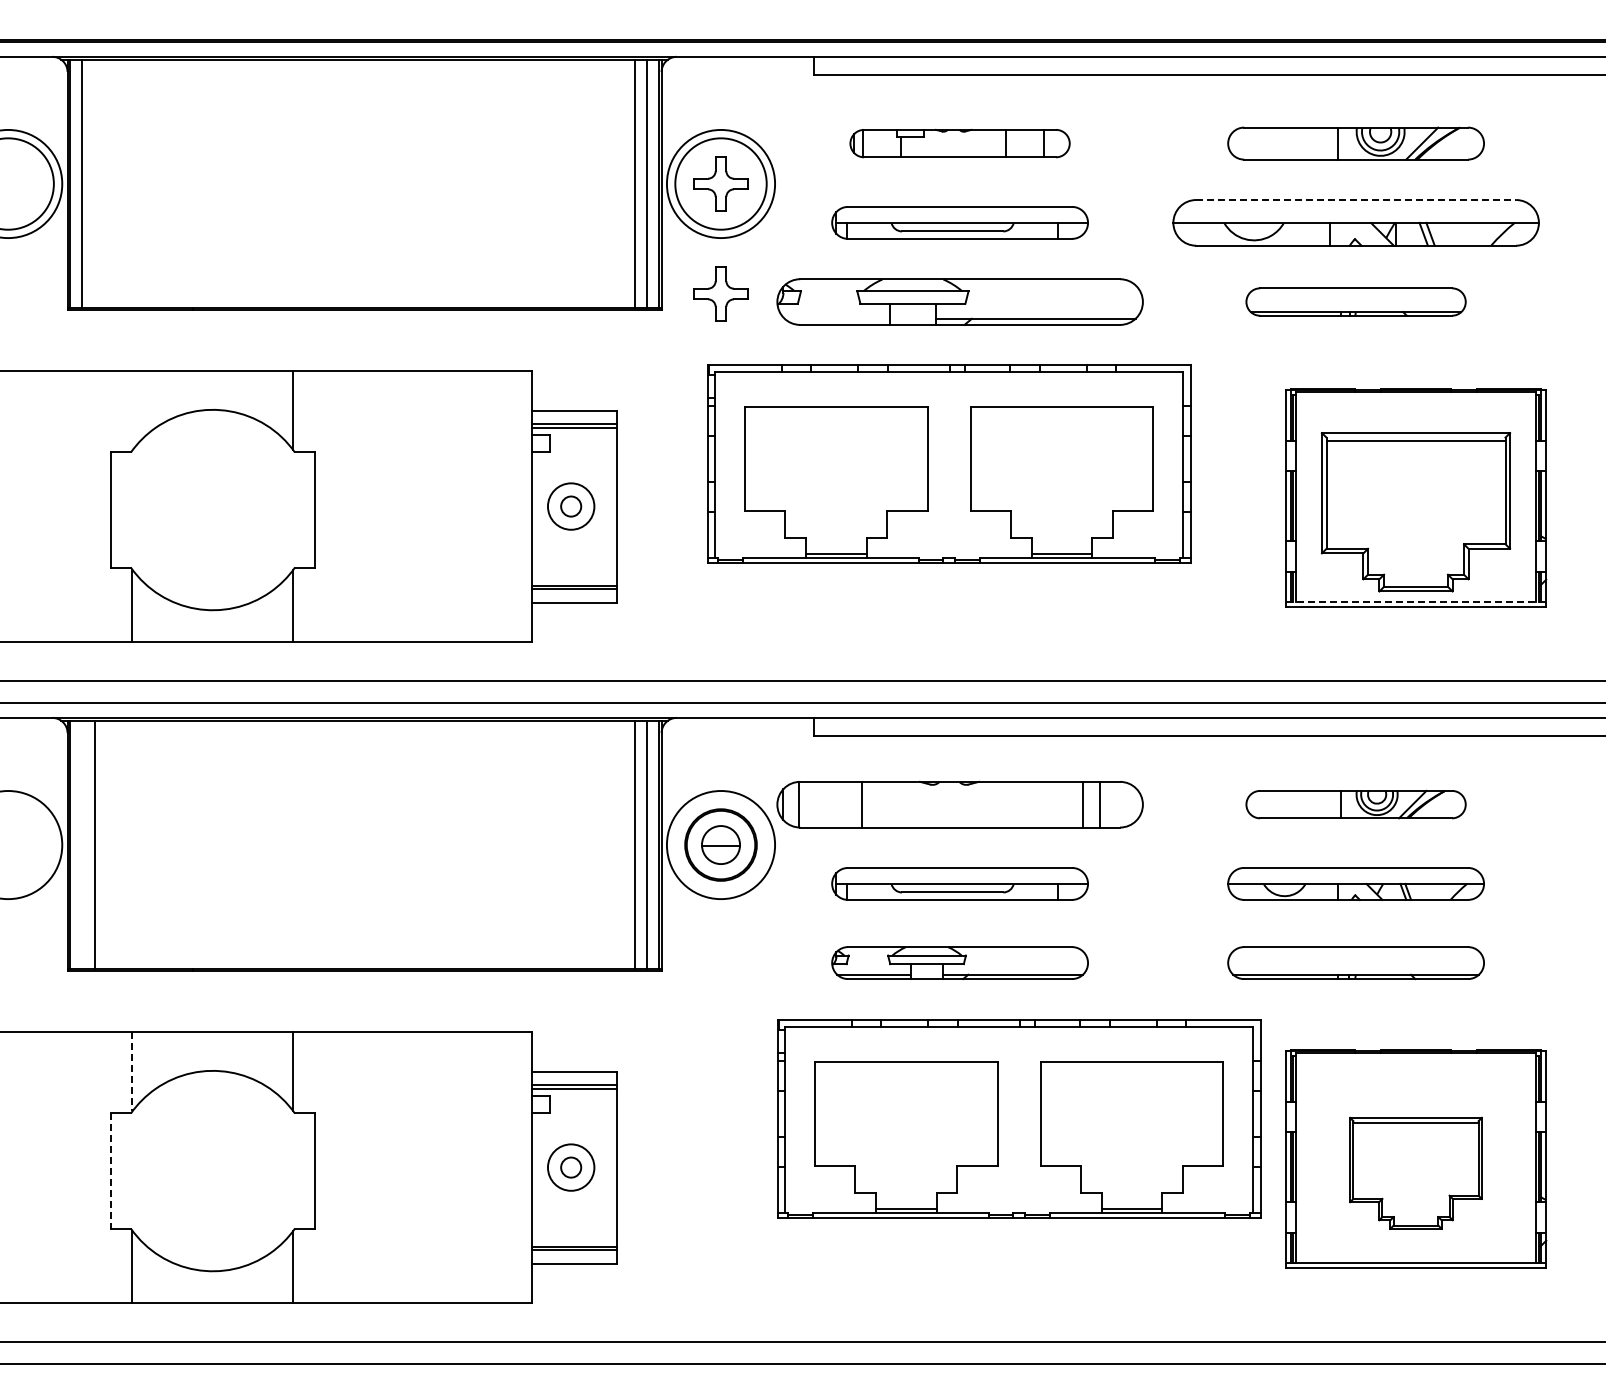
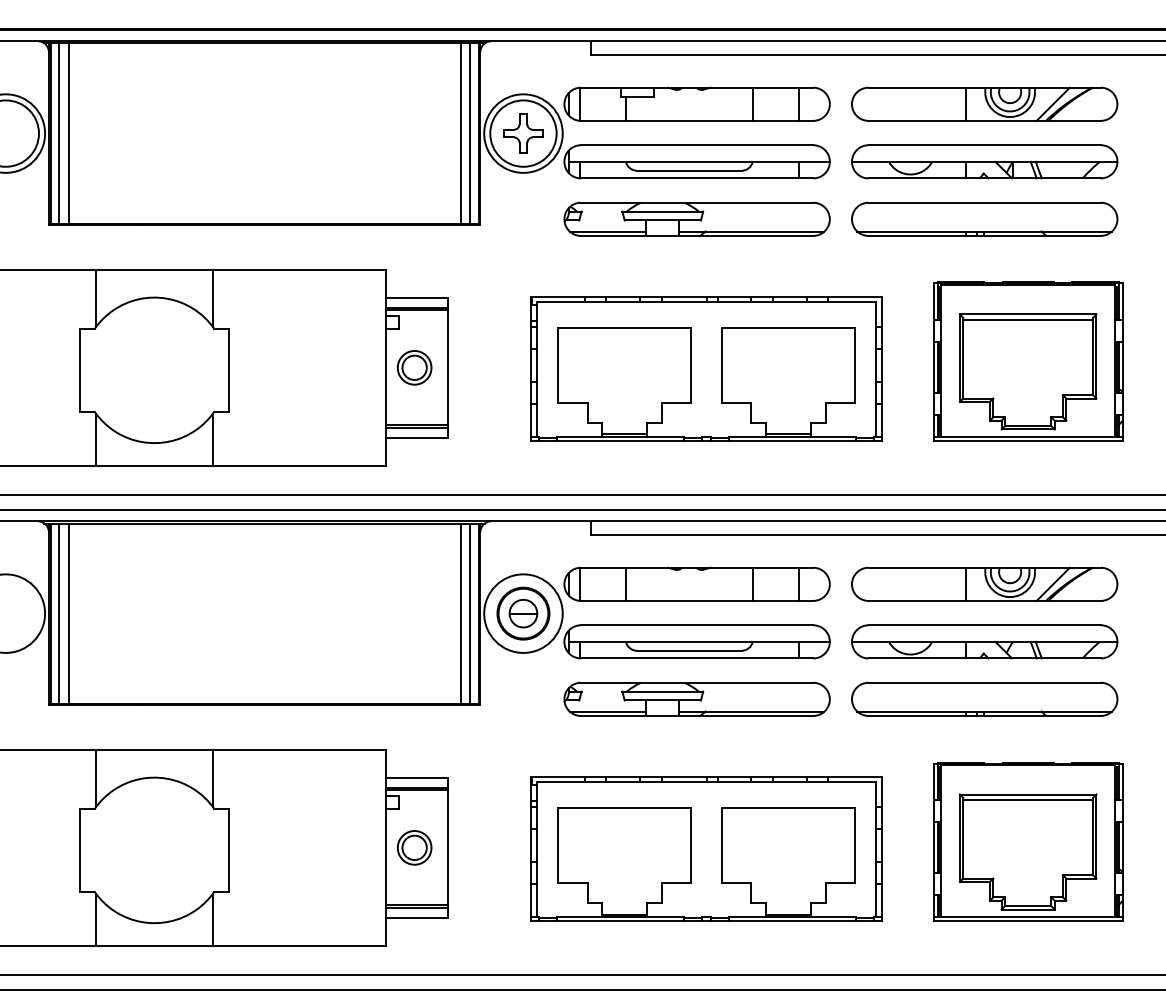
part: (959, 143) -> (696, 104), size x1.67
part: (1355, 143) -> (984, 104), size x1.43
line: (94, 183) -> (68, 133), added
line: (1356, 200) -> (984, 145), dashed -> solid
part: (959, 222) -> (696, 161), size x1.43
part: (720, 293) -> (523, 213), removed
part: (1355, 301) -> (984, 218), size x1.67
line: (837, 318) -> (608, 231), added
line: (132, 410) -> (96, 298), added
part: (949, 463) -> (706, 368), moved
circle: (570, 506) -> (414, 367), size x1.67
line: (1416, 602) -> (1028, 437), dashed -> solid
line: (1083, 804) -> (753, 584), moved
part: (1355, 804) -> (984, 584), size x1.67
line: (81, 844) -> (59, 613), added
part: (959, 883) -> (696, 641), size x1.43
part: (1355, 883) -> (984, 641), size x1.43
part: (959, 962) -> (696, 698), size x1.43
part: (1355, 962) -> (984, 698), size x1.43
line: (132, 1071) -> (96, 778), dashed -> solid
part: (1019, 1118) -> (706, 848), moved
circle: (570, 1167) -> (414, 847), size x1.67
line: (110, 1171) -> (80, 850), dashed -> solid
part: (1415, 1173) -> (1027, 852), size x1.43

